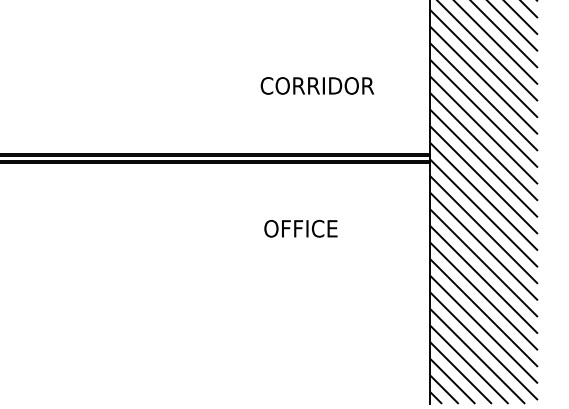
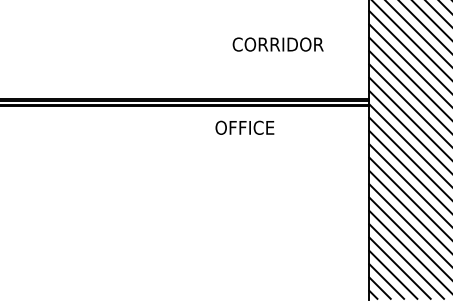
text: (300, 228) -> (244, 127), moved

